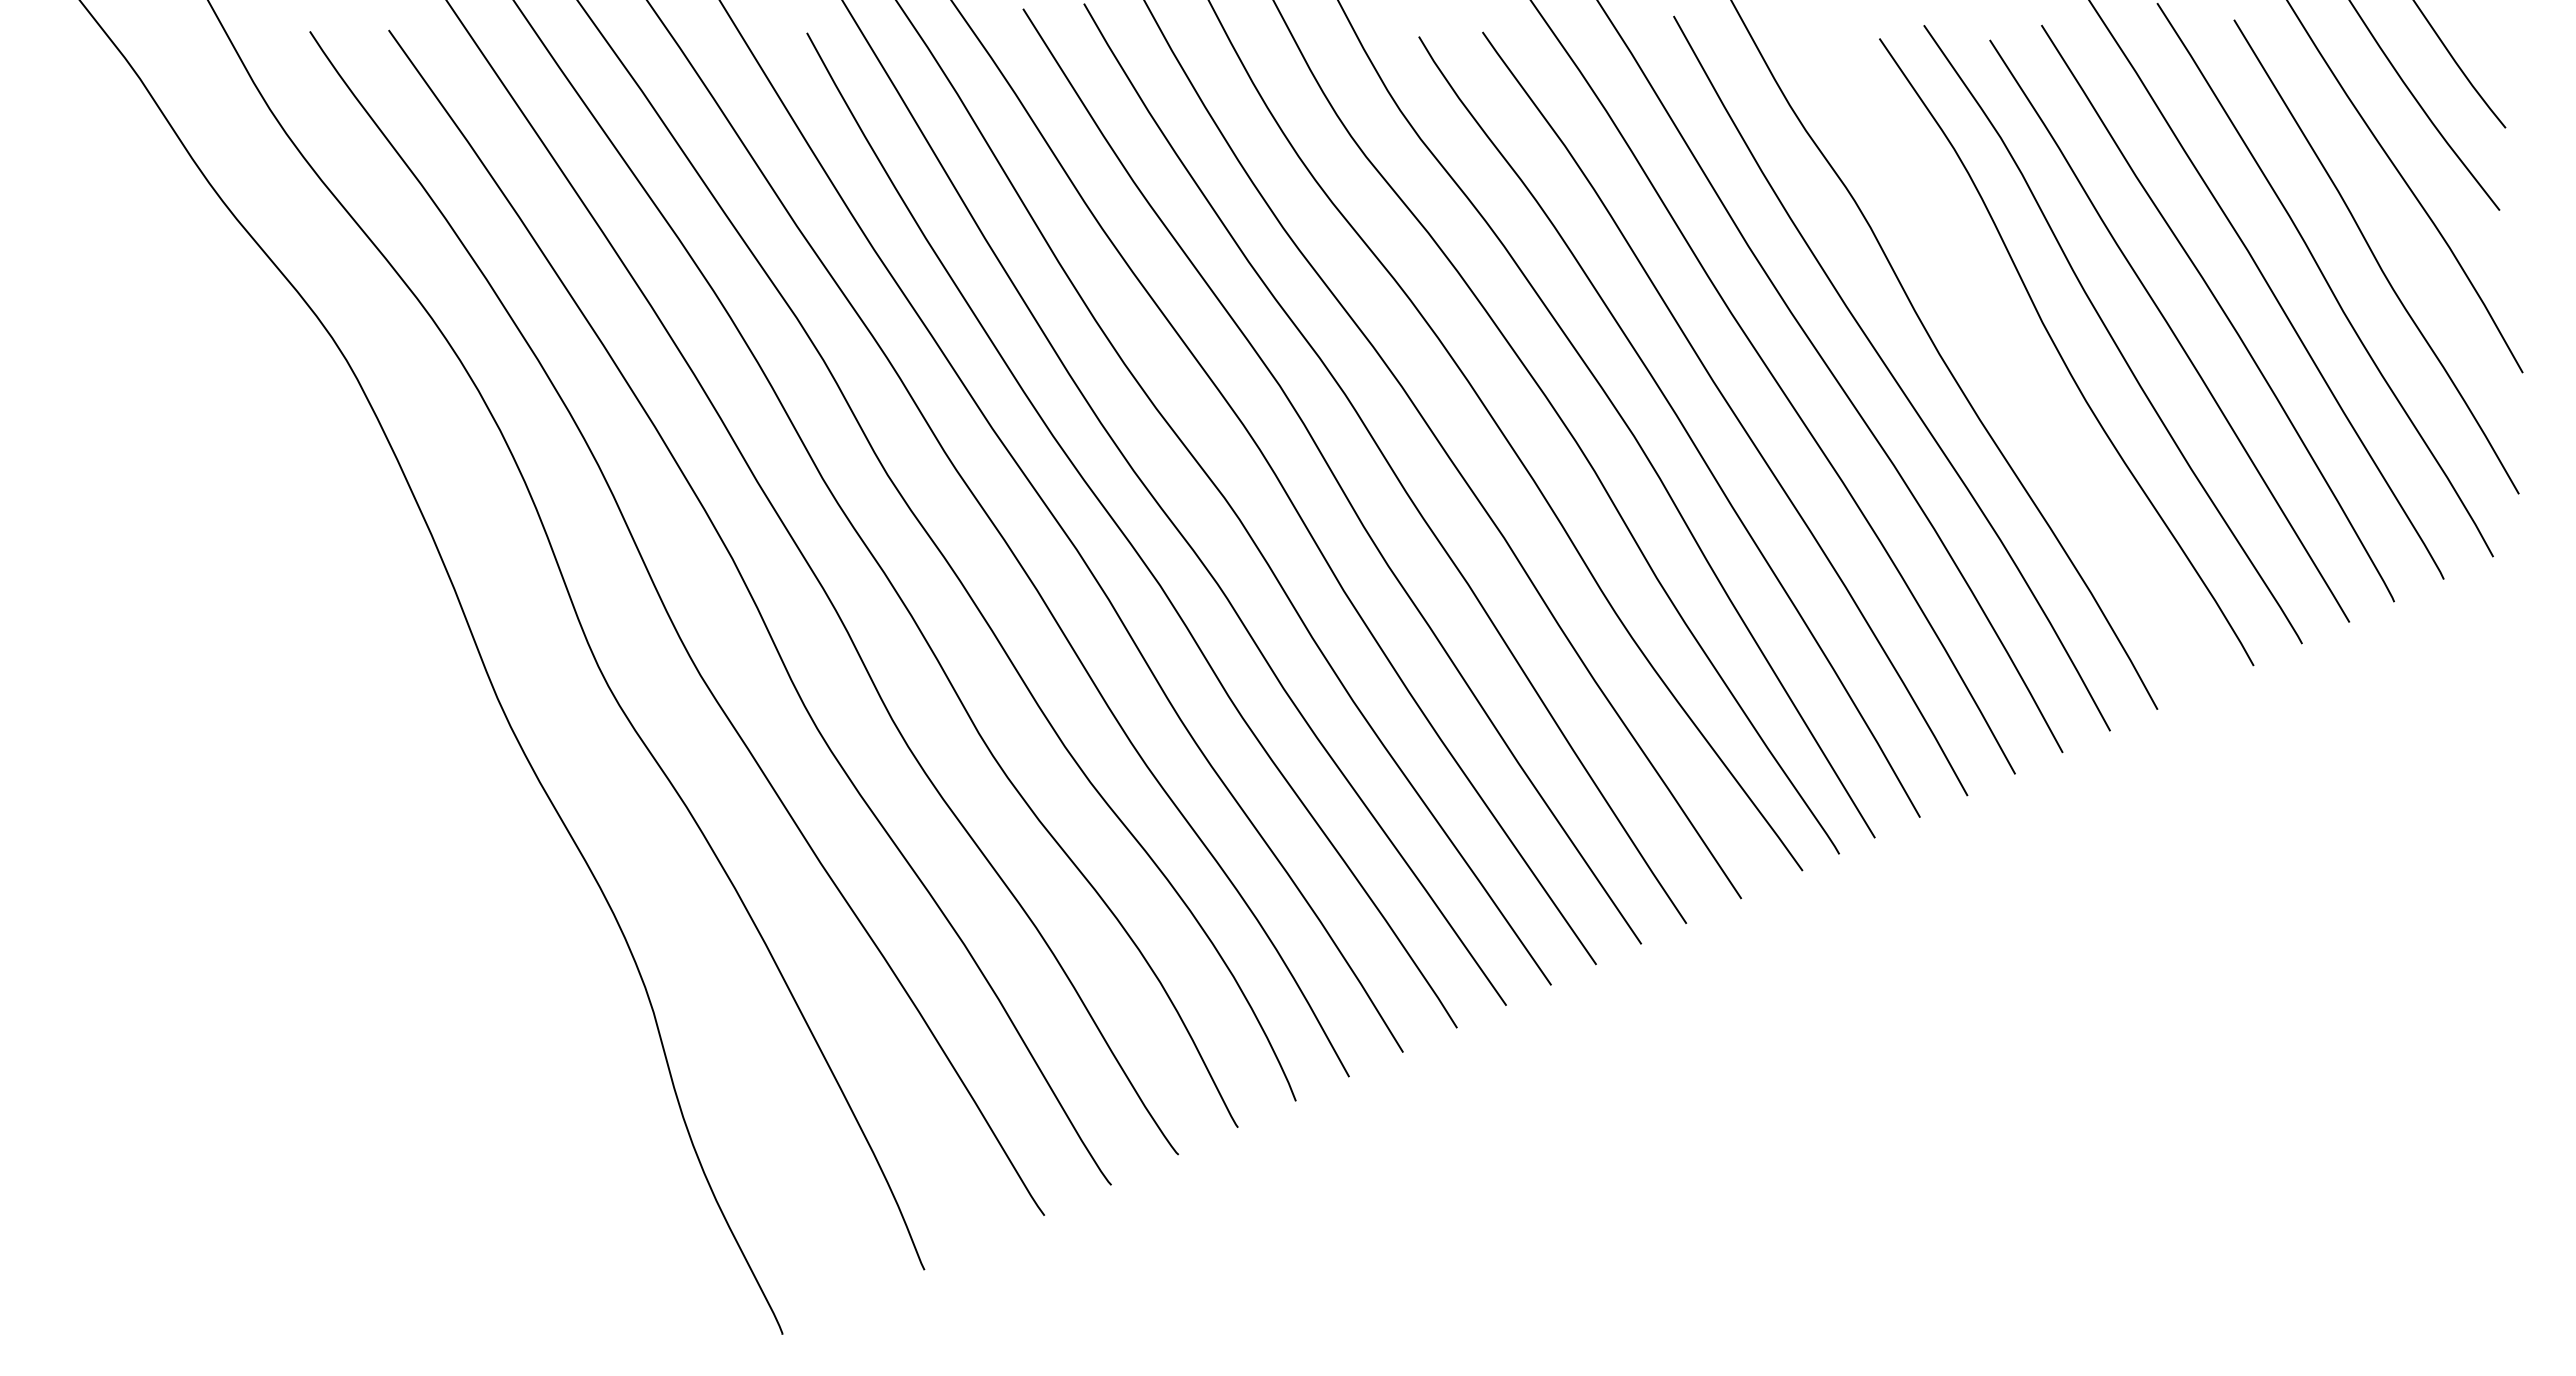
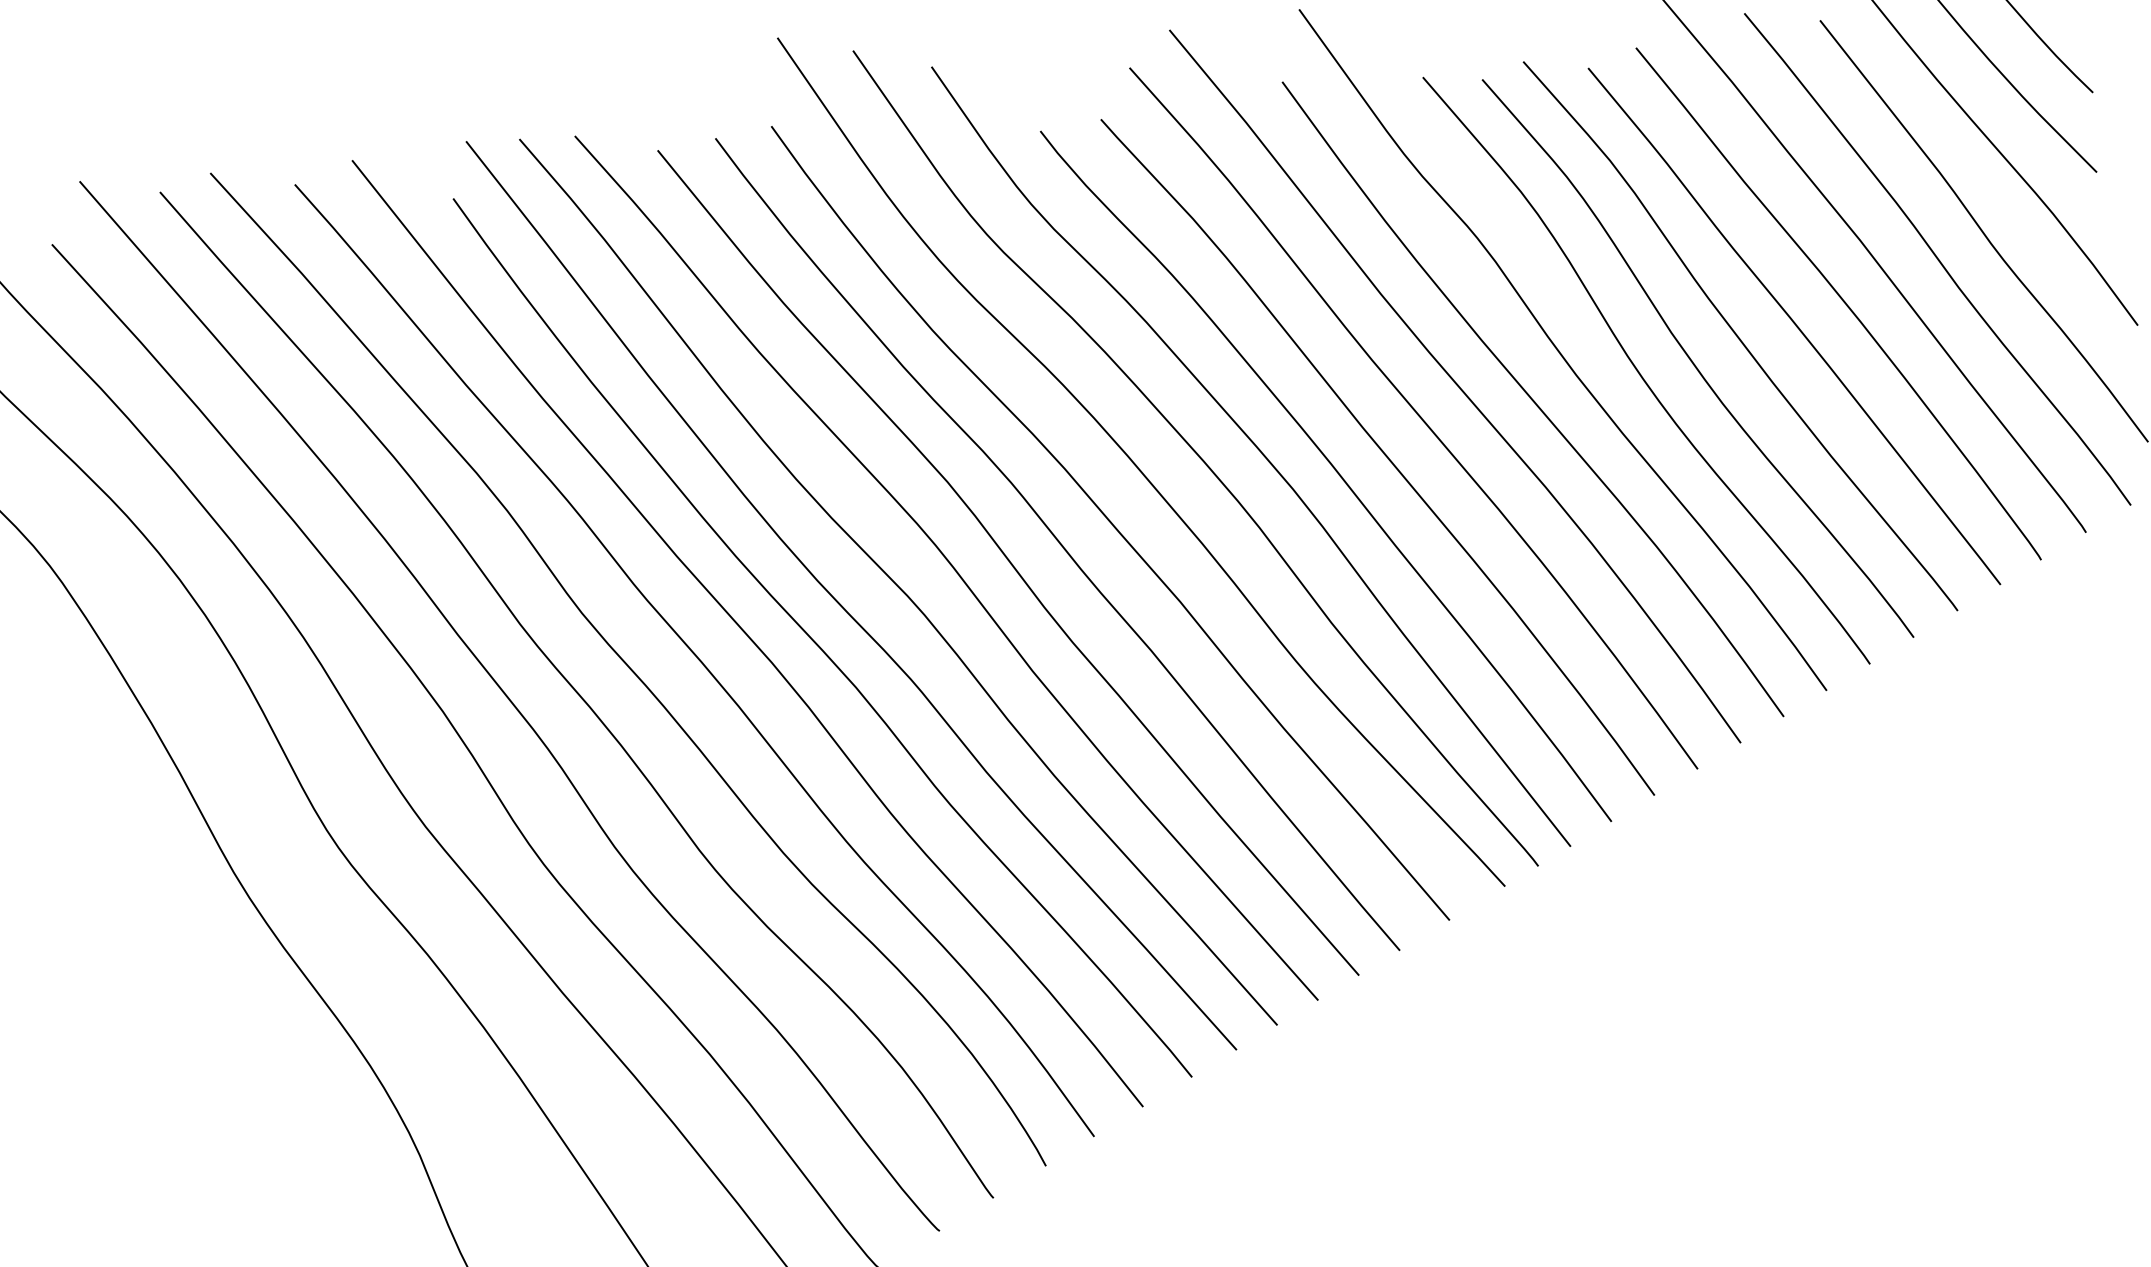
curve: (2006, 361) -> (1641, 374), added

